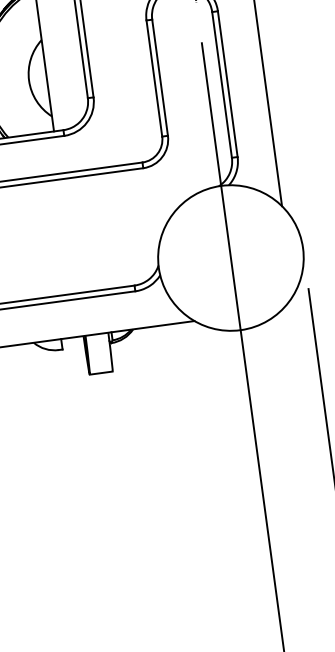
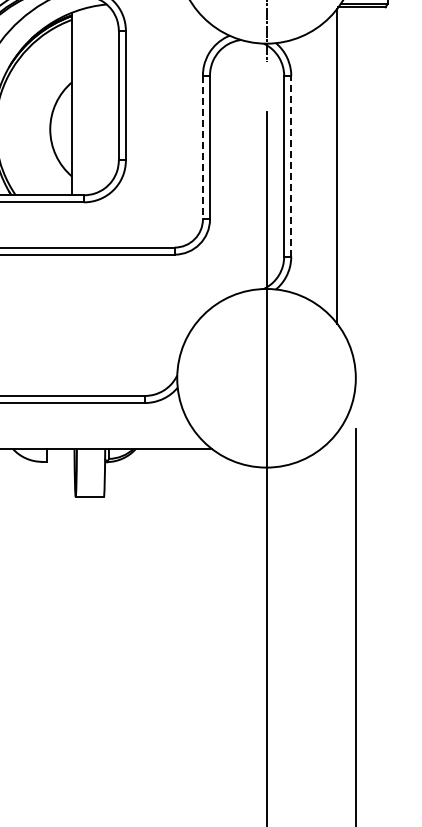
line: (154, 78) -> (202, 147), solid -> dashed
line: (227, 83) -> (291, 165), solid -> dashed

